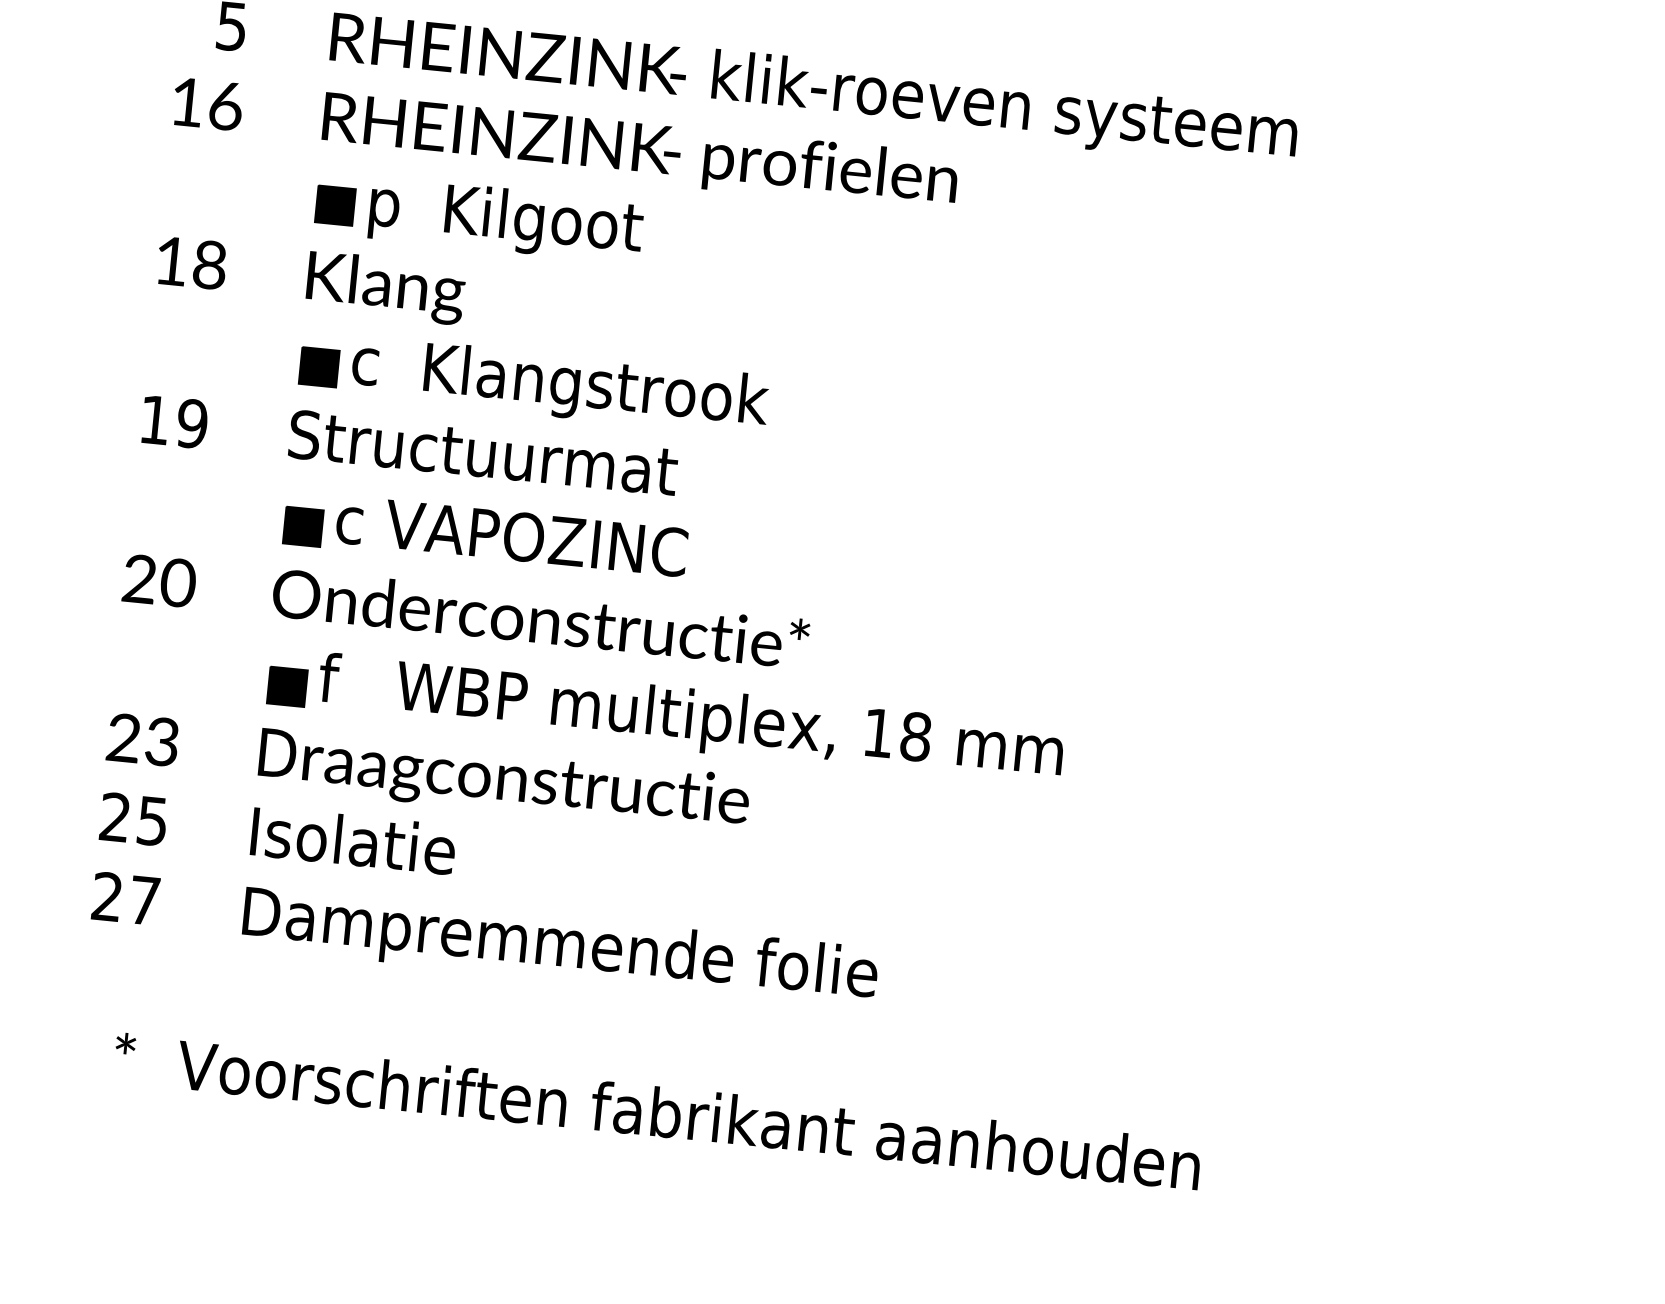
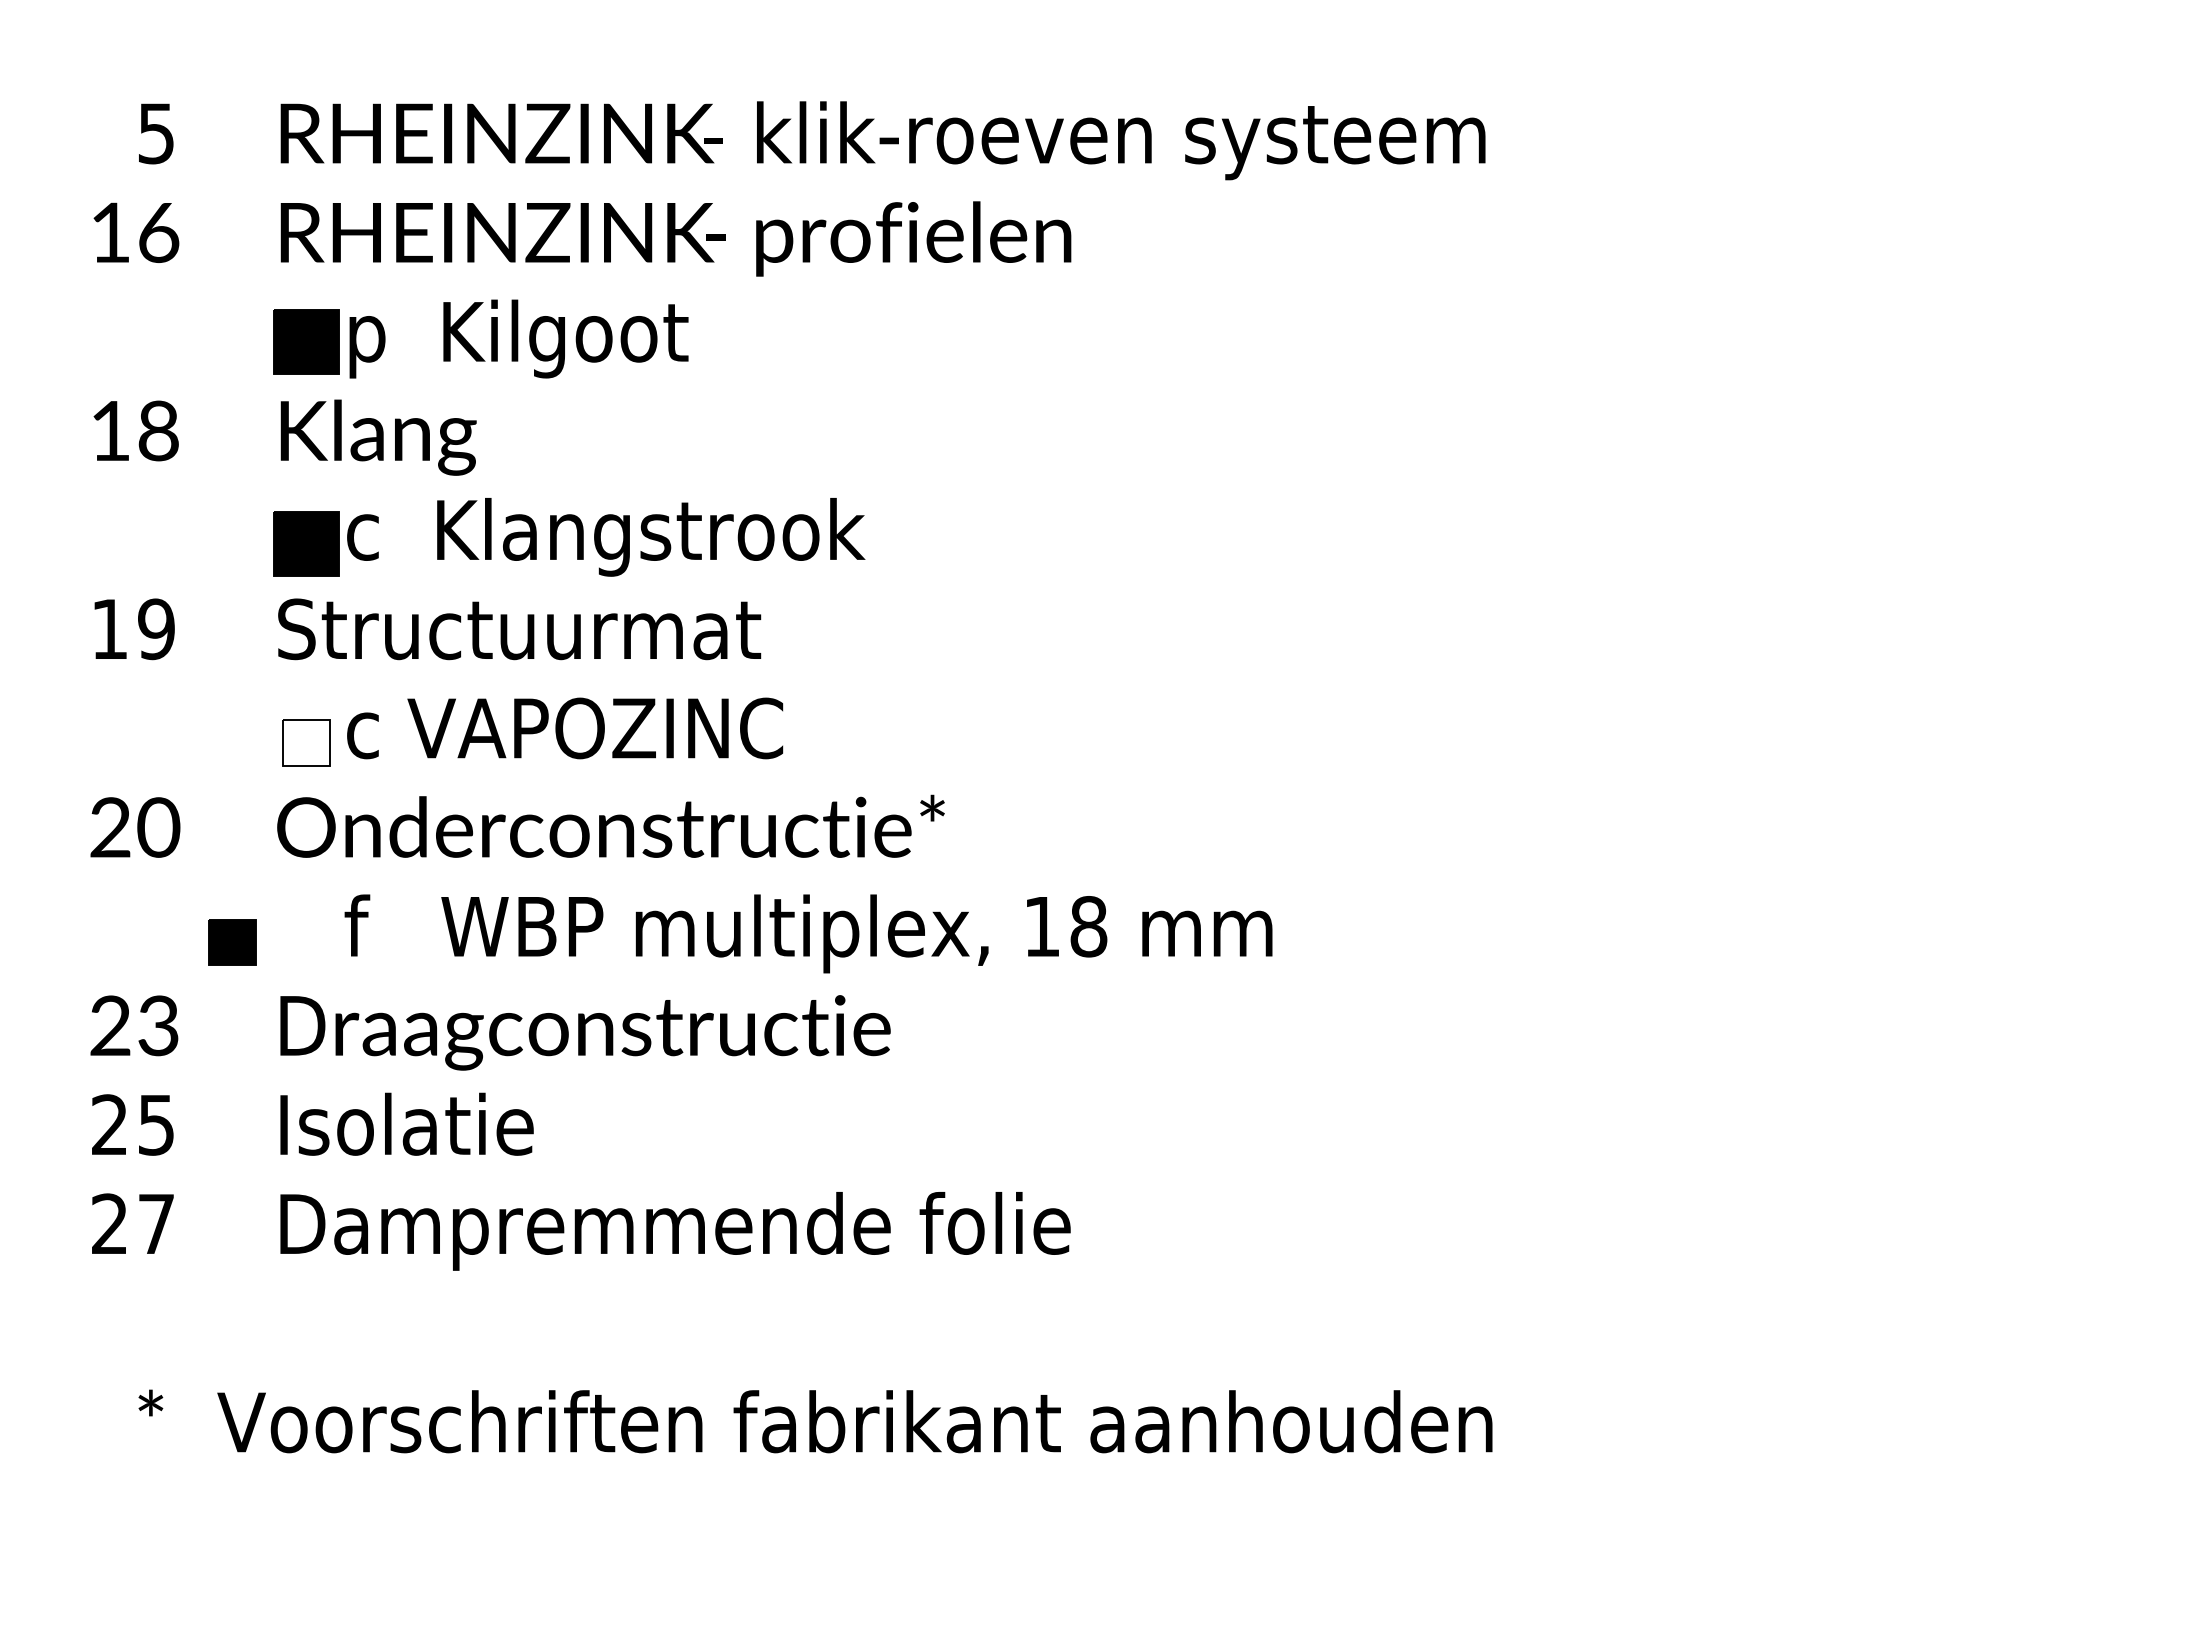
part: (335, 205) -> (306, 341), size x1.4
part: (319, 367) -> (306, 543), size x1.4
fill: (303, 526) -> (306, 742), removed
part: (287, 686) -> (232, 942), moved

